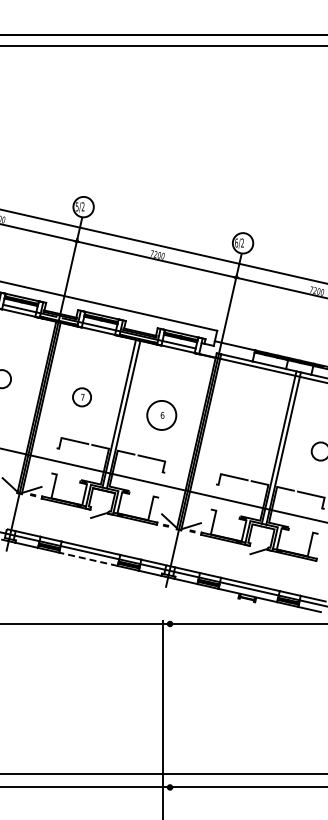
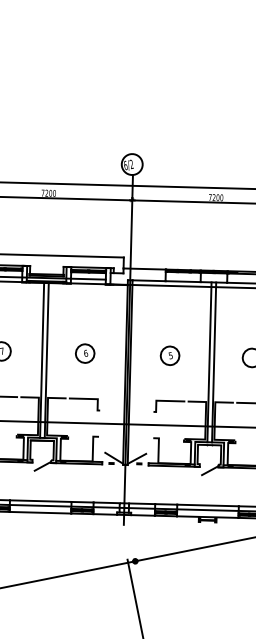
circle: (161, 415) -> (84, 353), size x0.62
part: (242, 433) -> (169, 355), added
line: (88, 559) -> (40, 512), dashed -> solid

